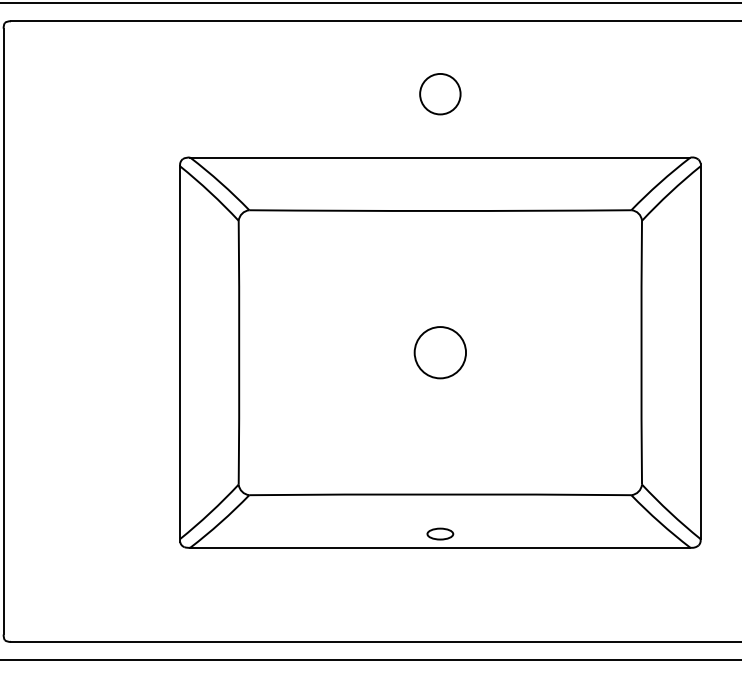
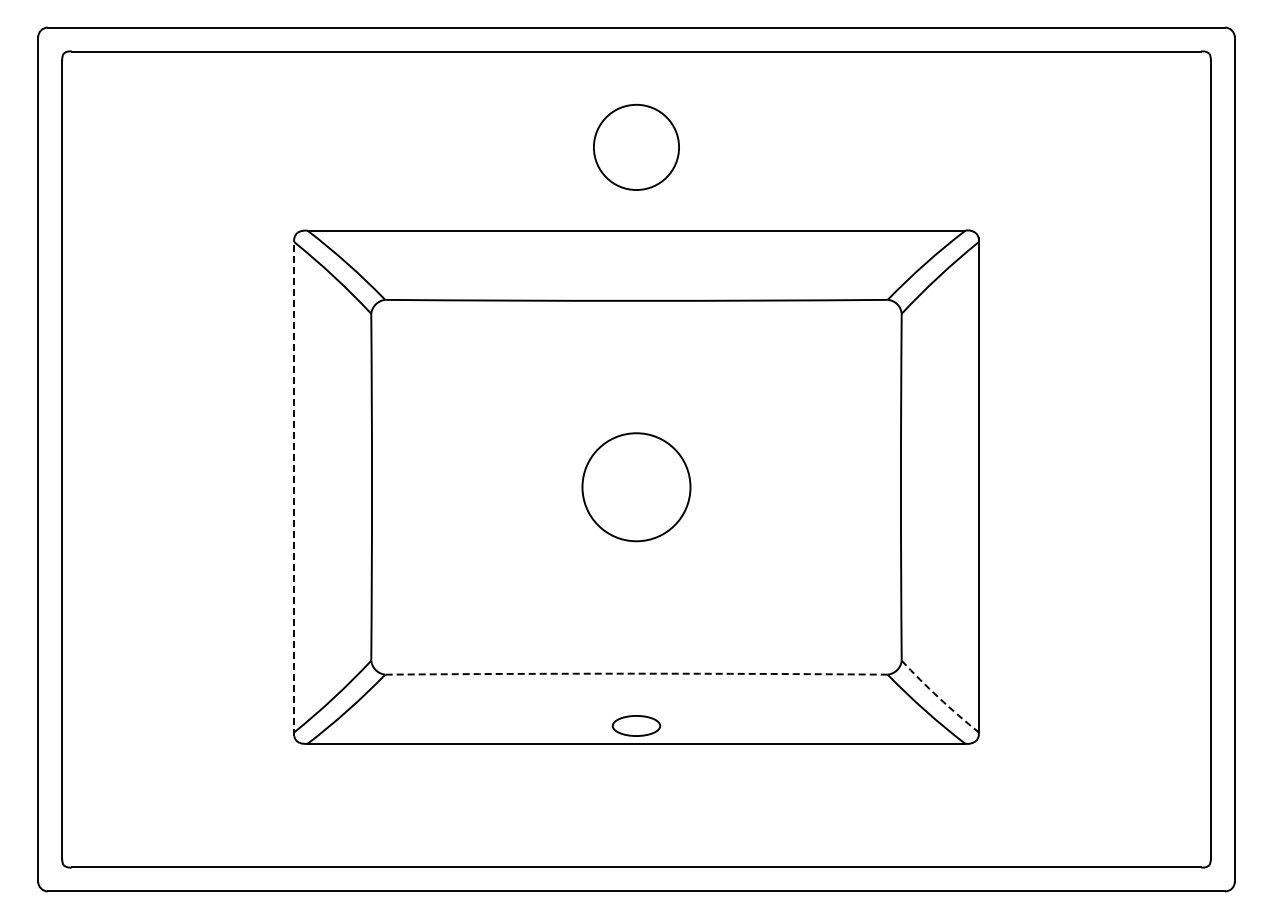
circle: (440, 93) -> (636, 146), size x1.6
circle: (440, 352) -> (636, 487), size x1.6
line: (180, 354) -> (294, 489), solid -> dashed
arc: (440, 494) -> (636, 673), solid -> dashed
arc: (669, 512) -> (938, 697), solid -> dashed
part: (440, 533) -> (636, 725), size x1.4

